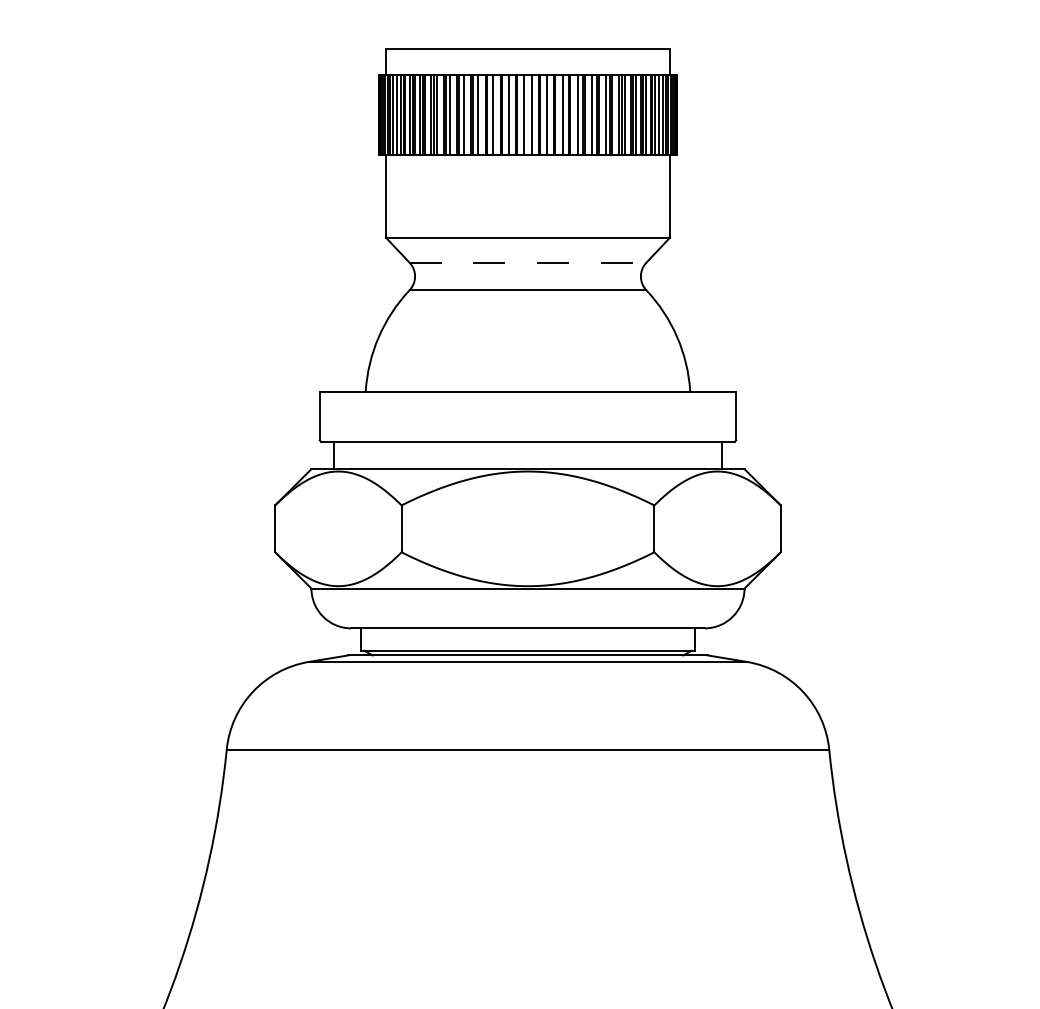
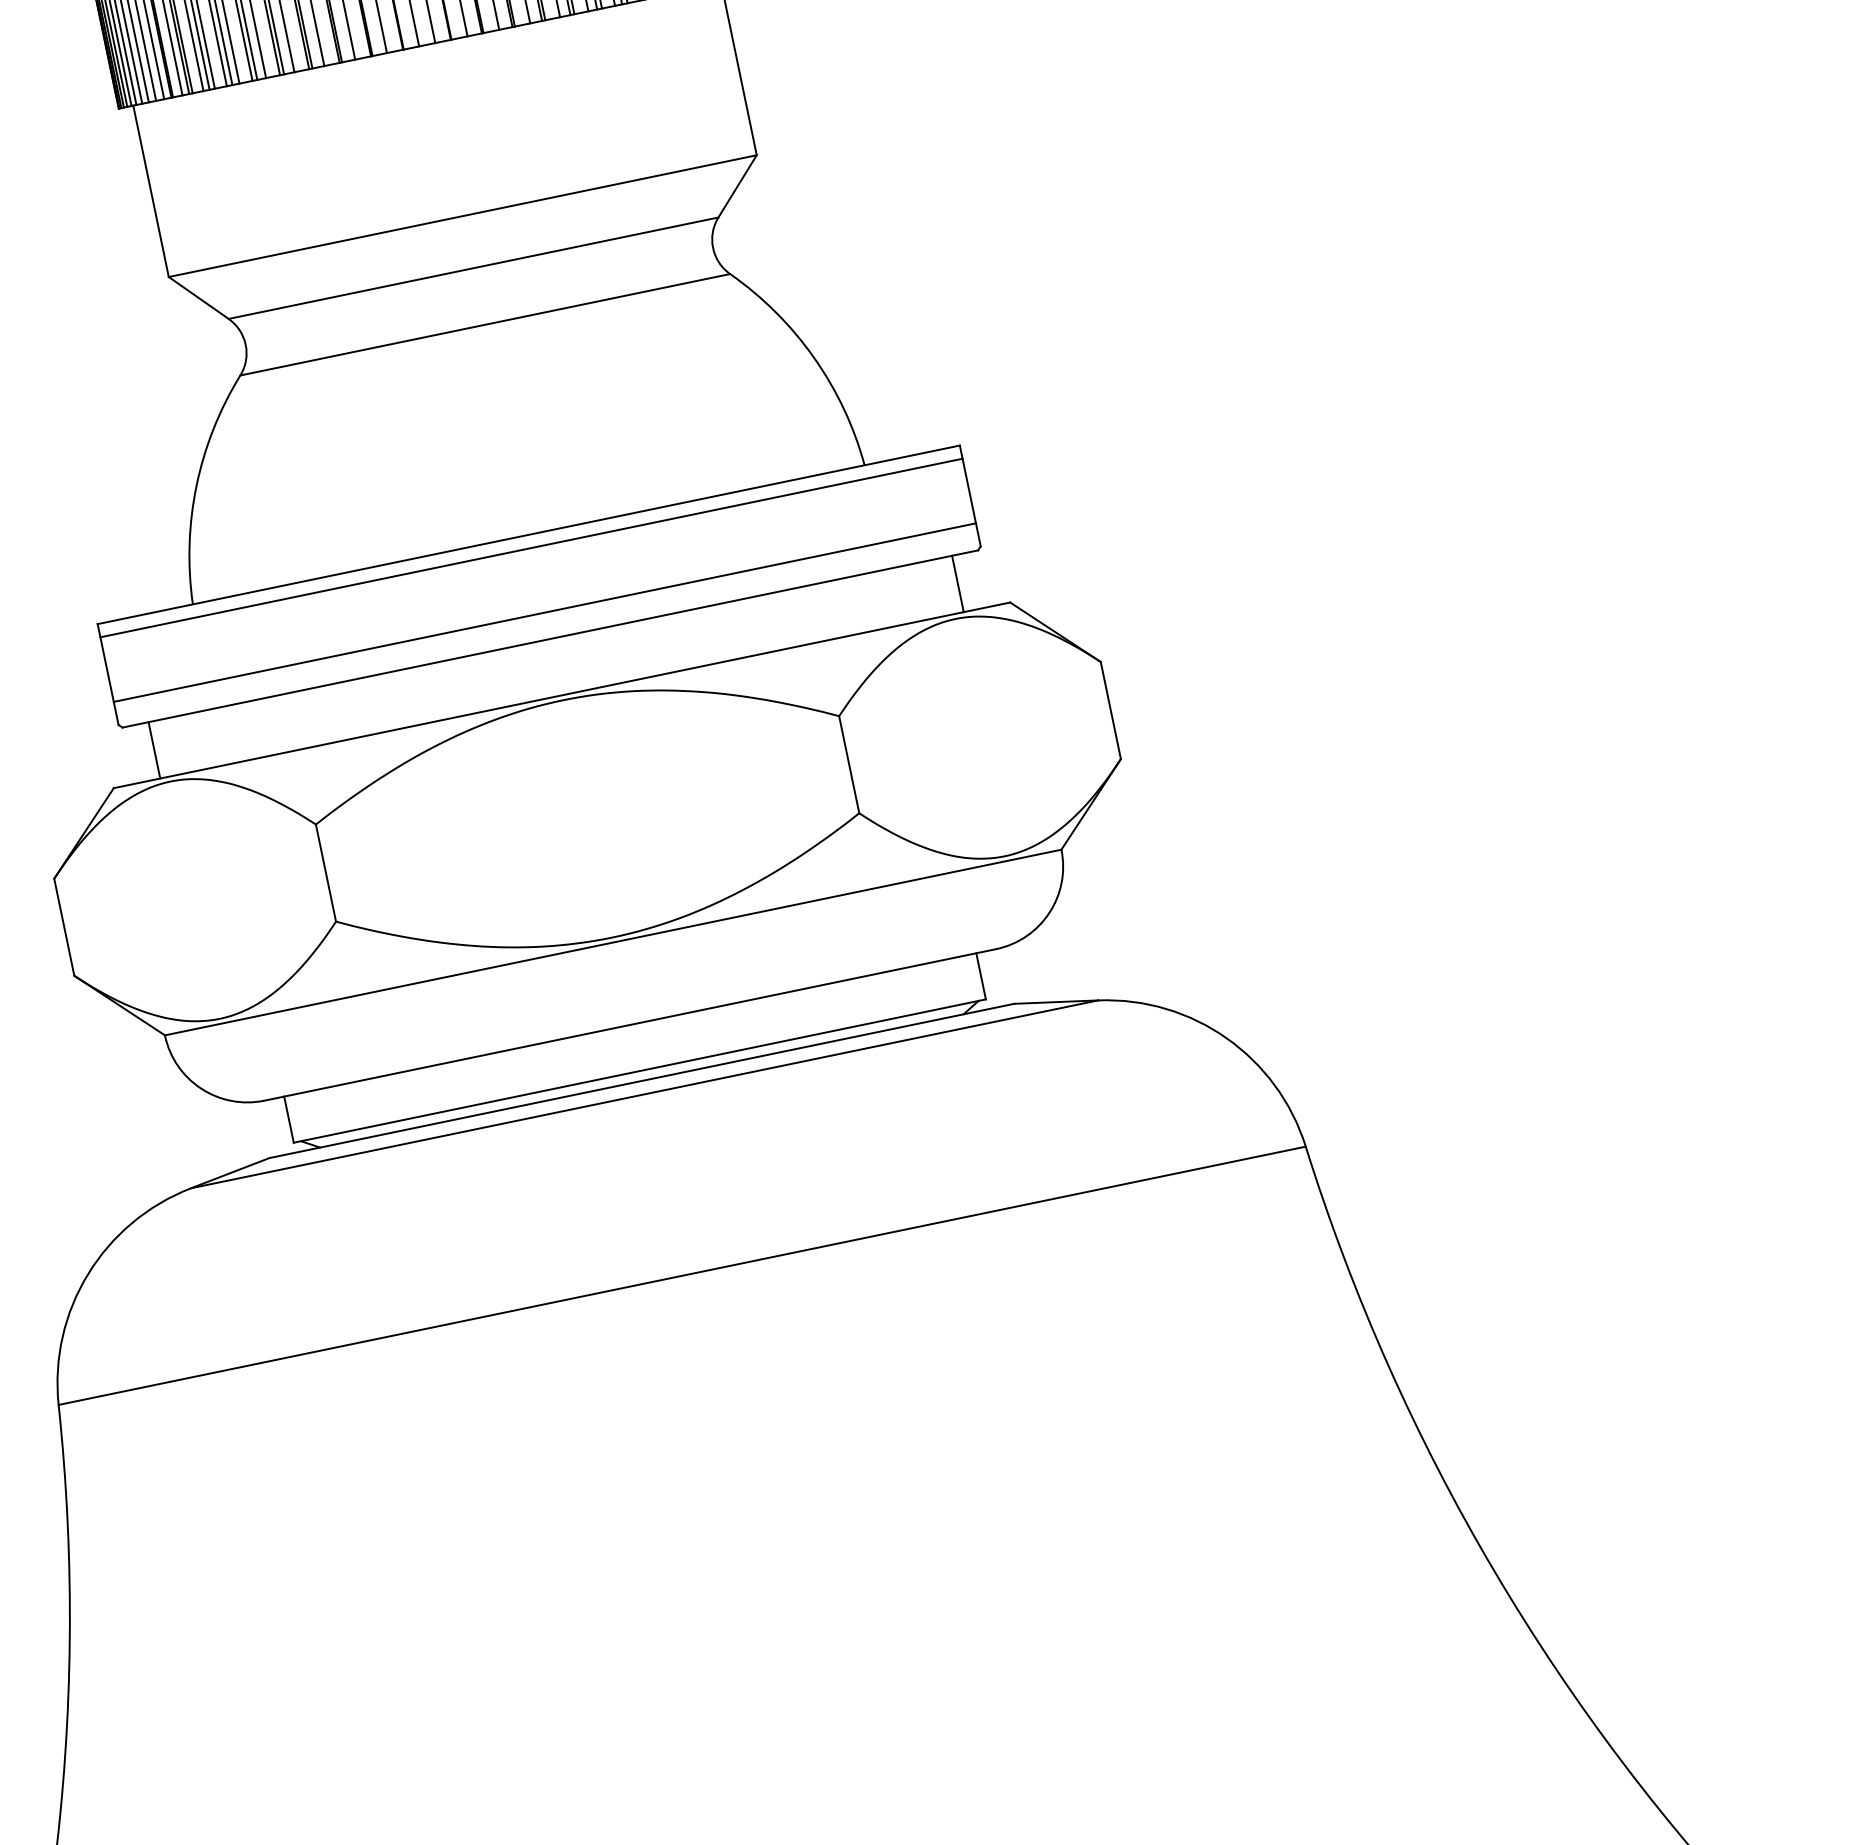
line: (528, 262) -> (474, 267), dashed -> solid
line: (527, 398) -> (530, 549), added
line: (527, 429) -> (543, 613), added

